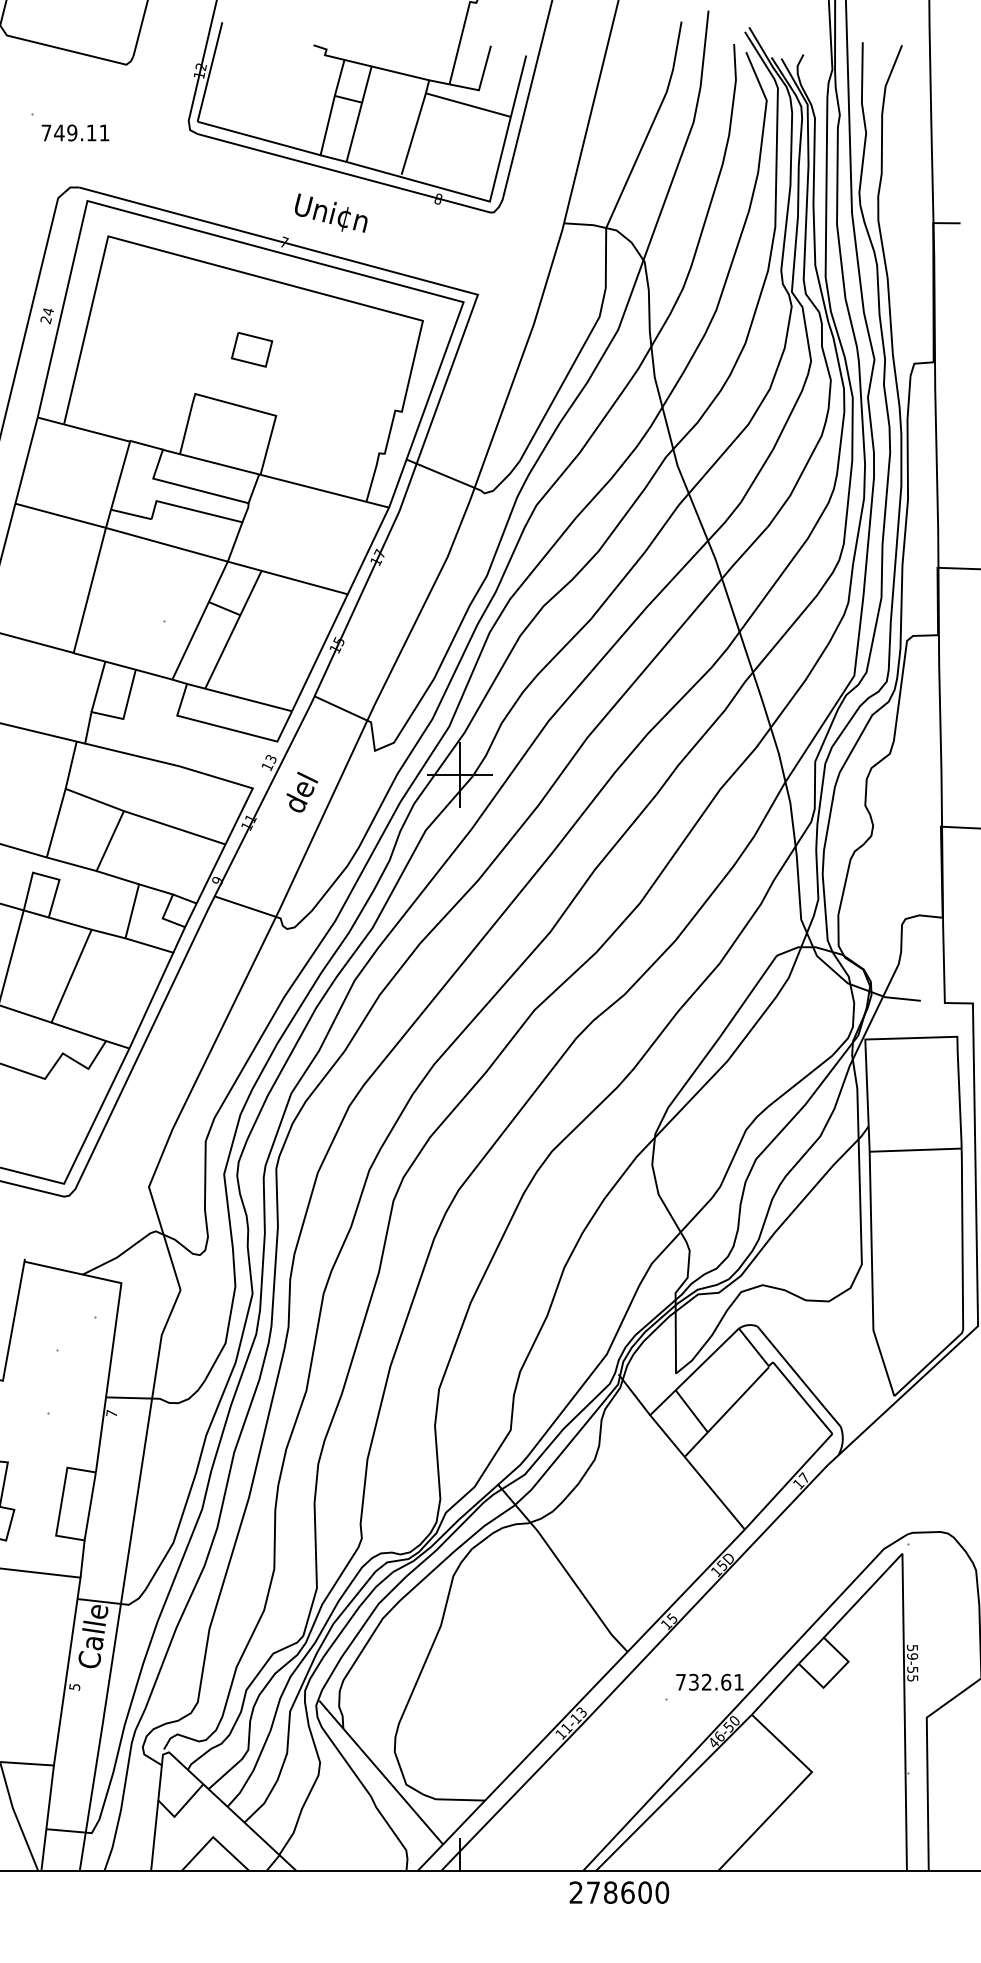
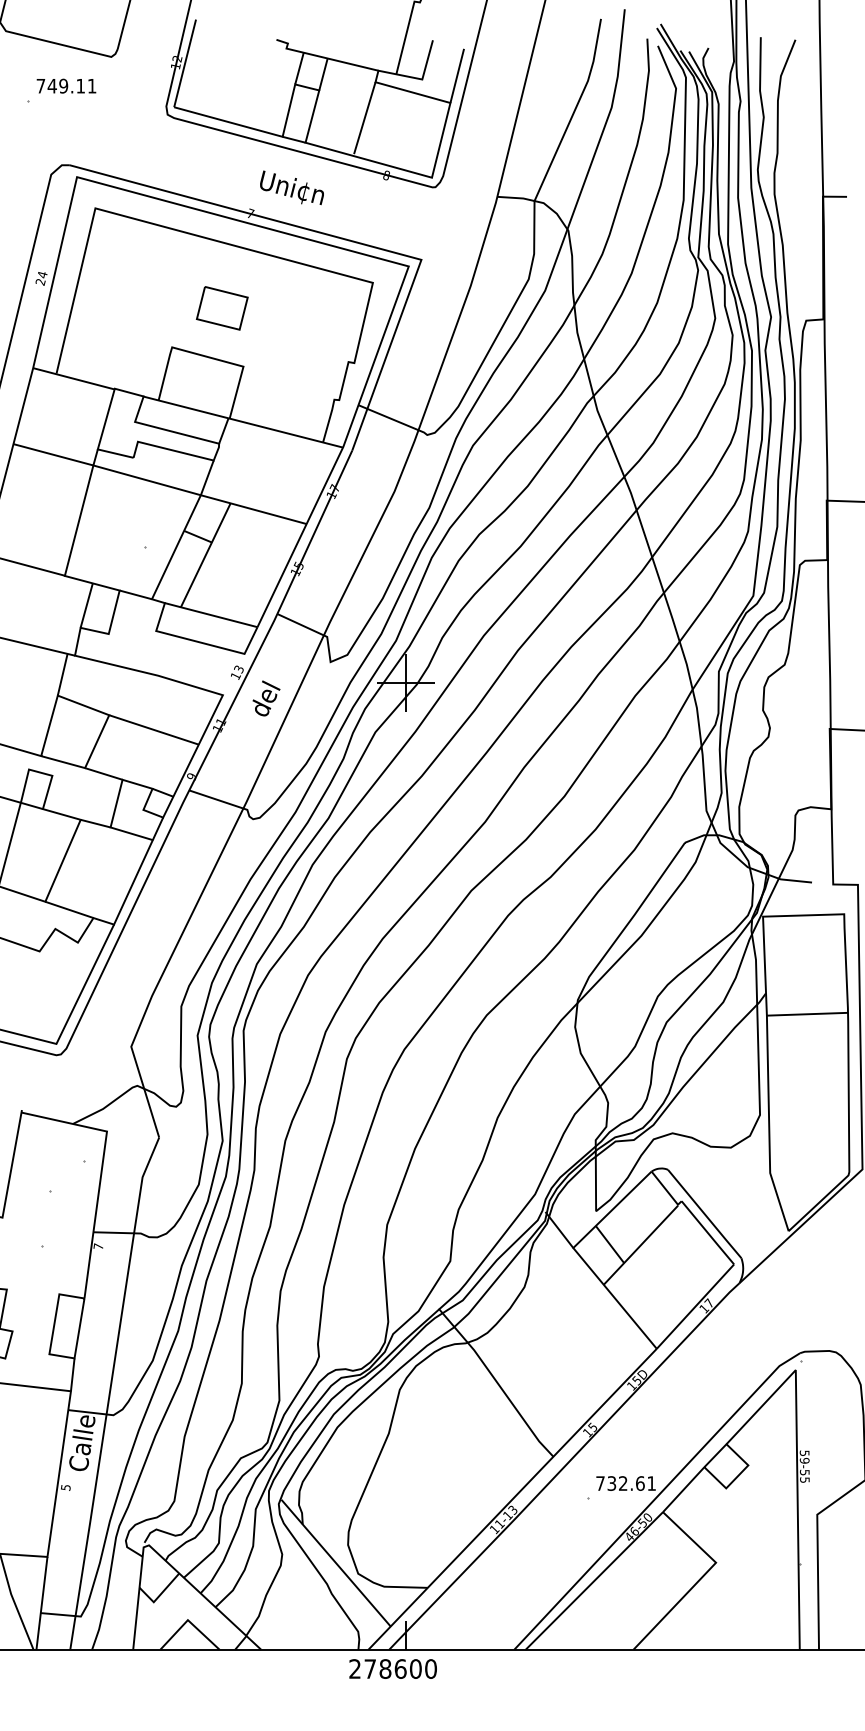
text: (75, 132) -> (66, 85), moved
part: (251, 349) -> (221, 308), size x1.43
text: (618, 1892) -> (392, 1668), moved

